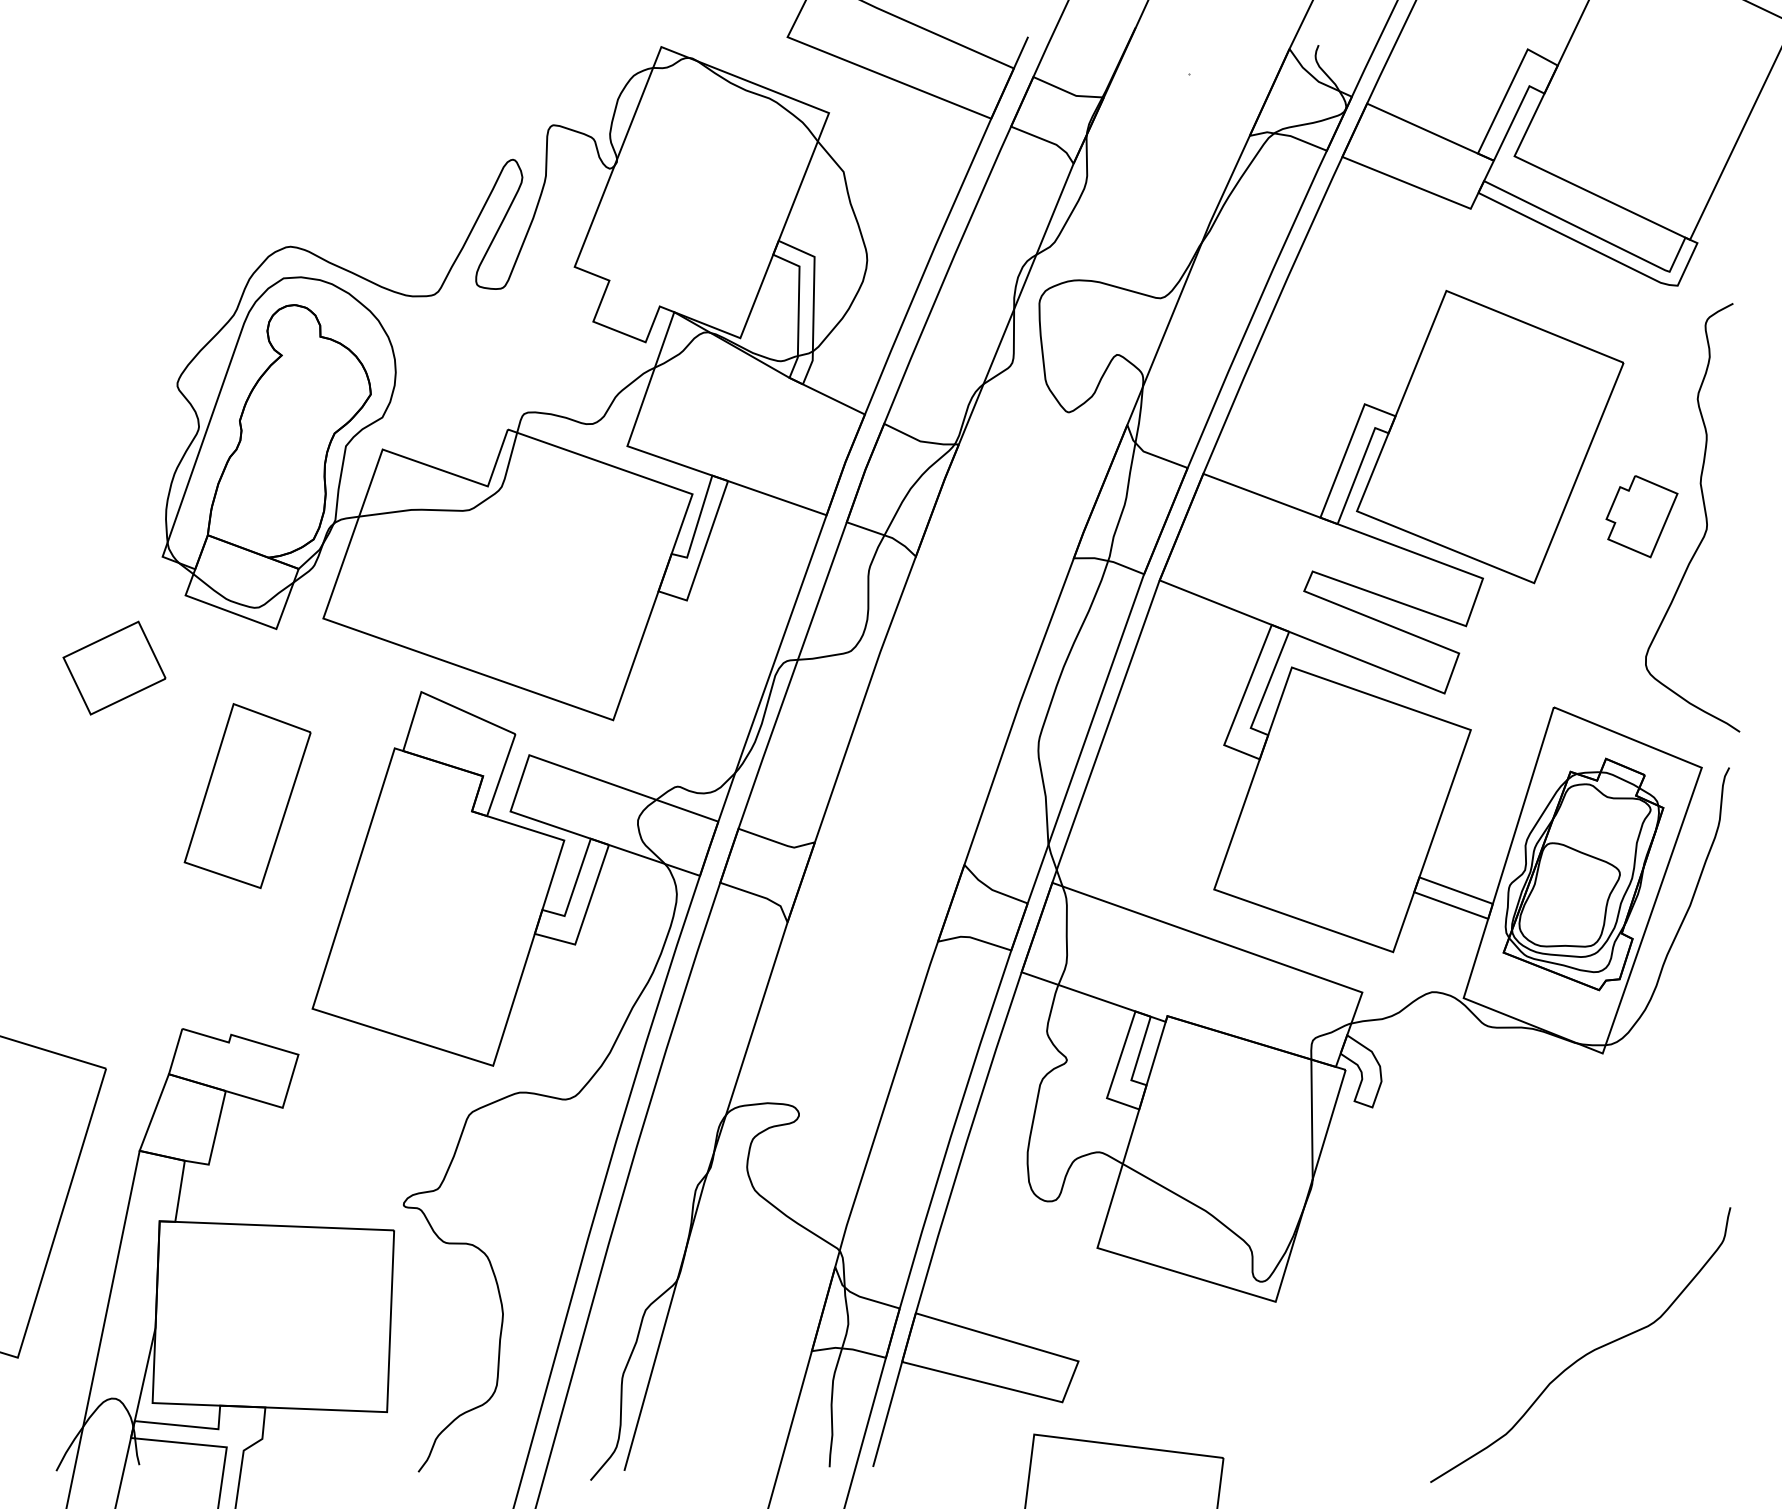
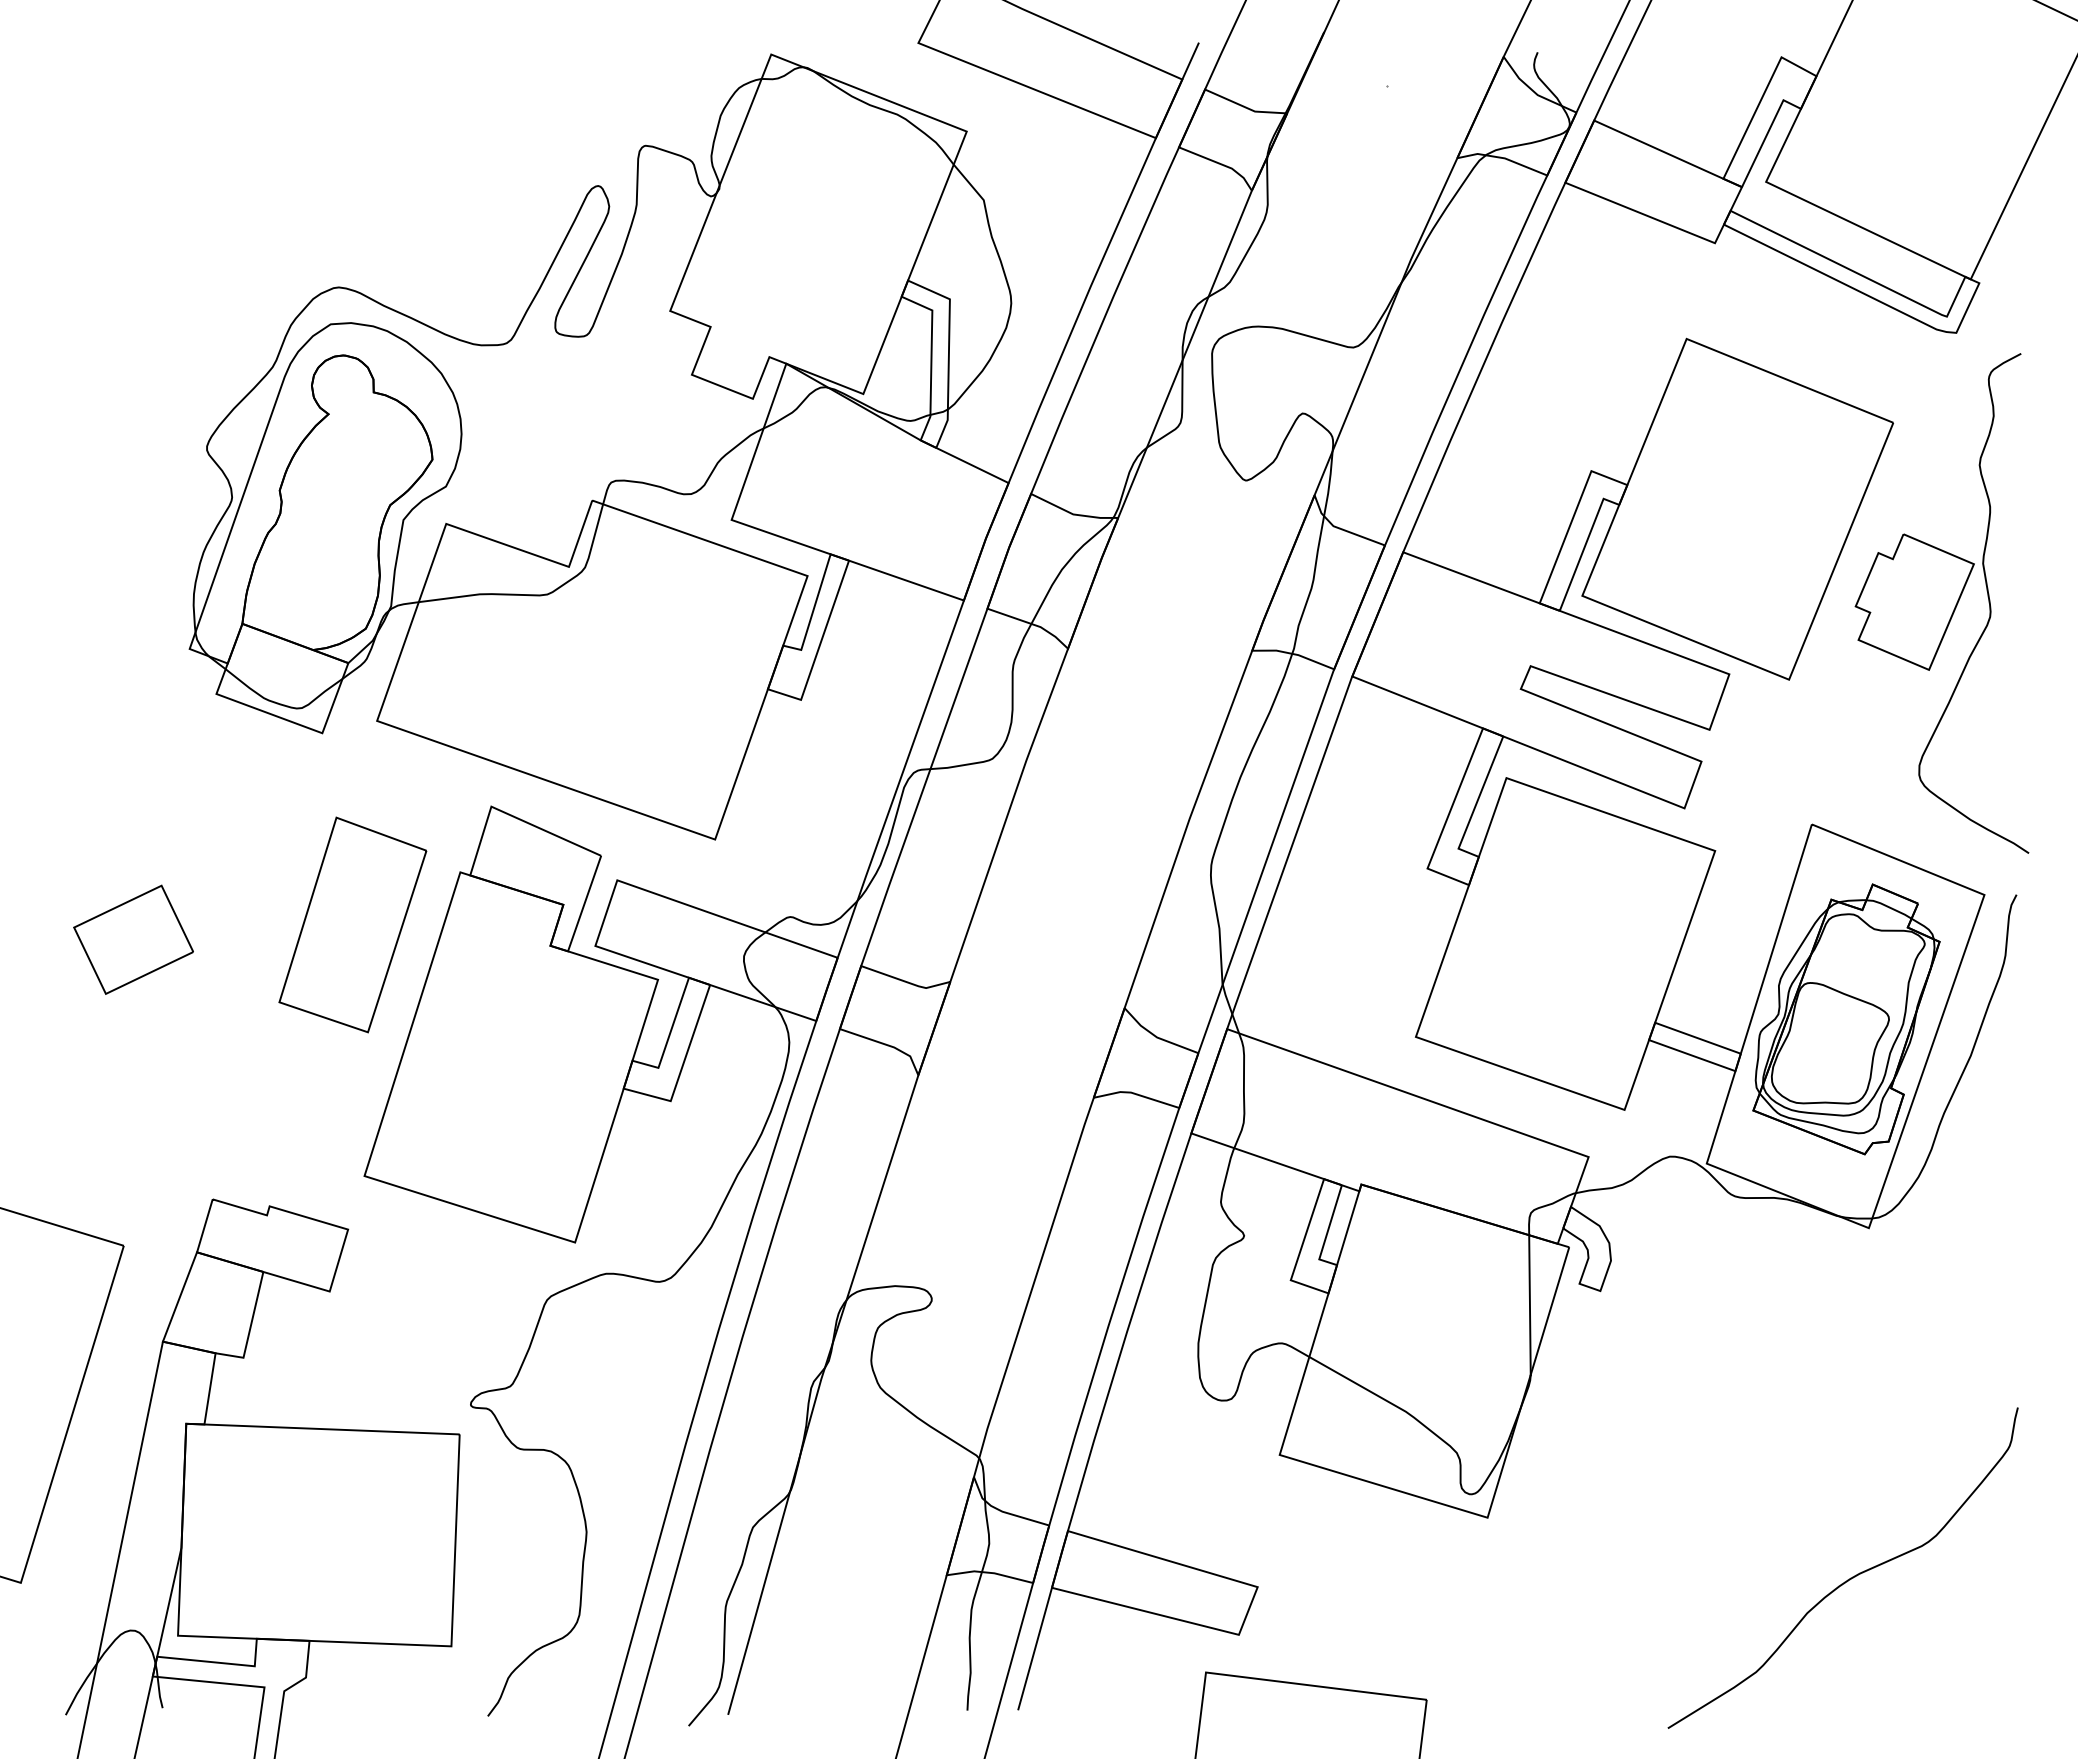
part: (1641, 516) -> (1914, 601), size x1.43
part: (114, 667) -> (133, 939), moved
part: (247, 795) -> (352, 924), moved

